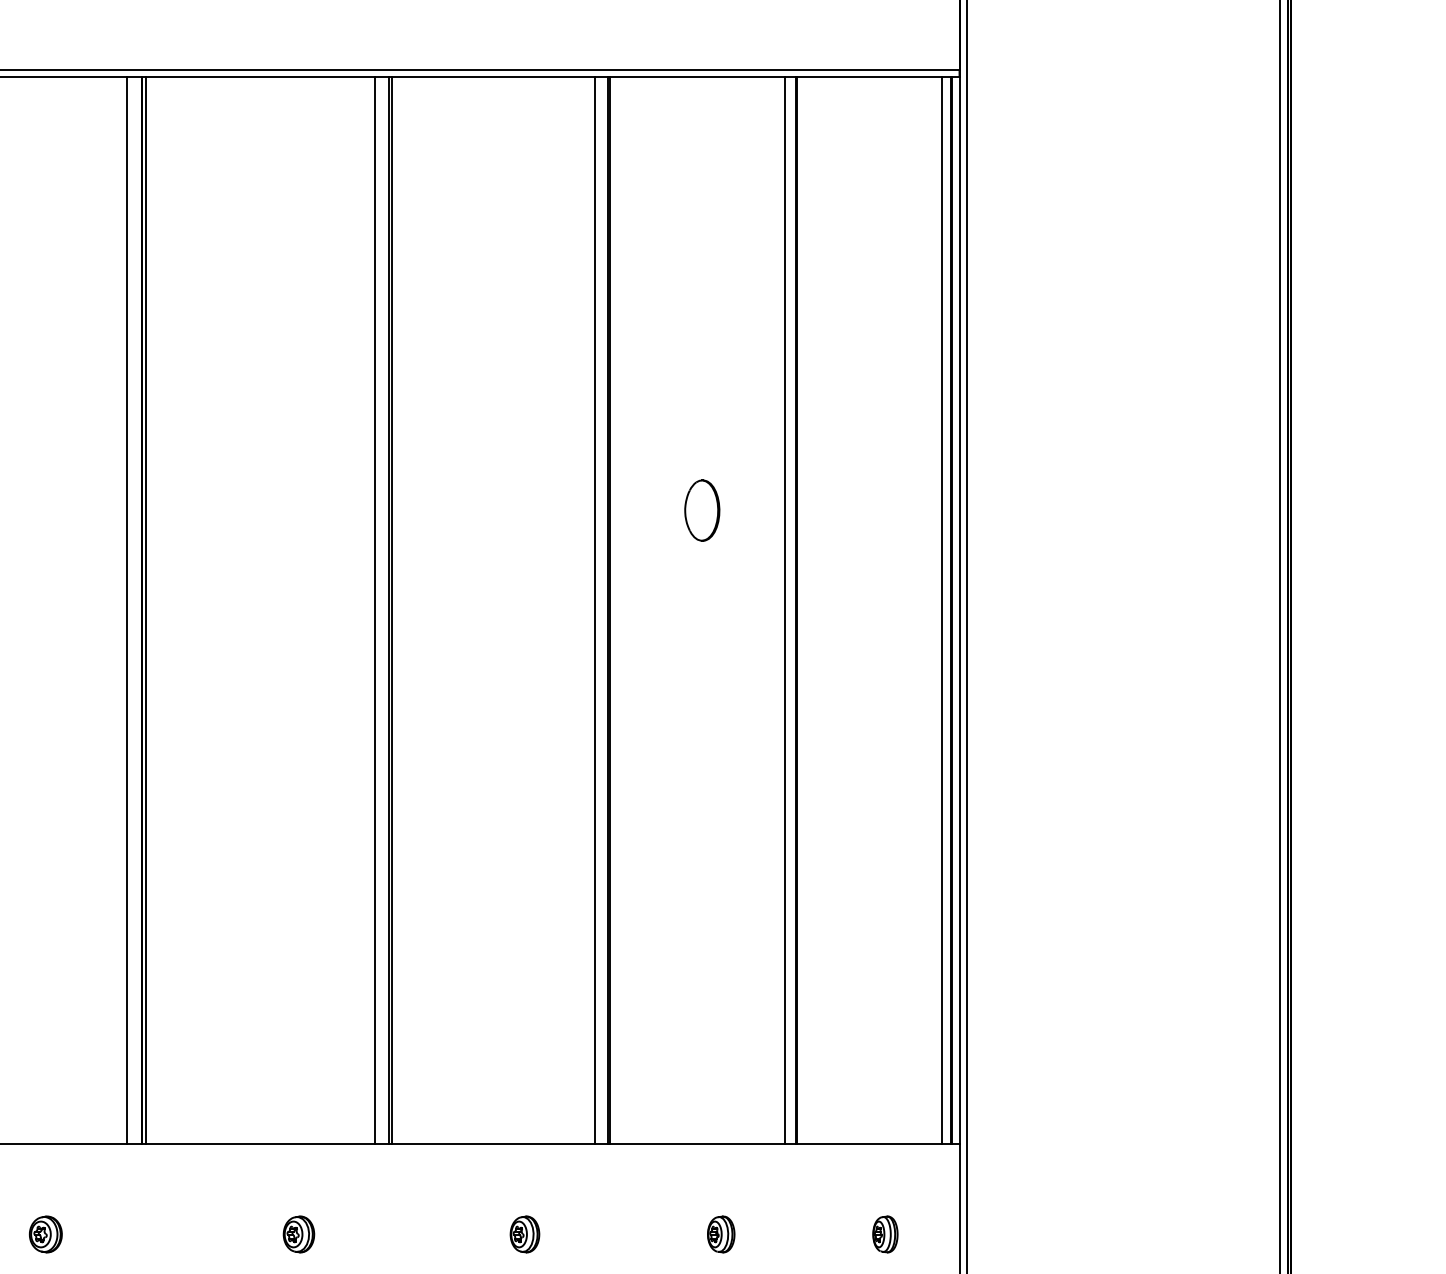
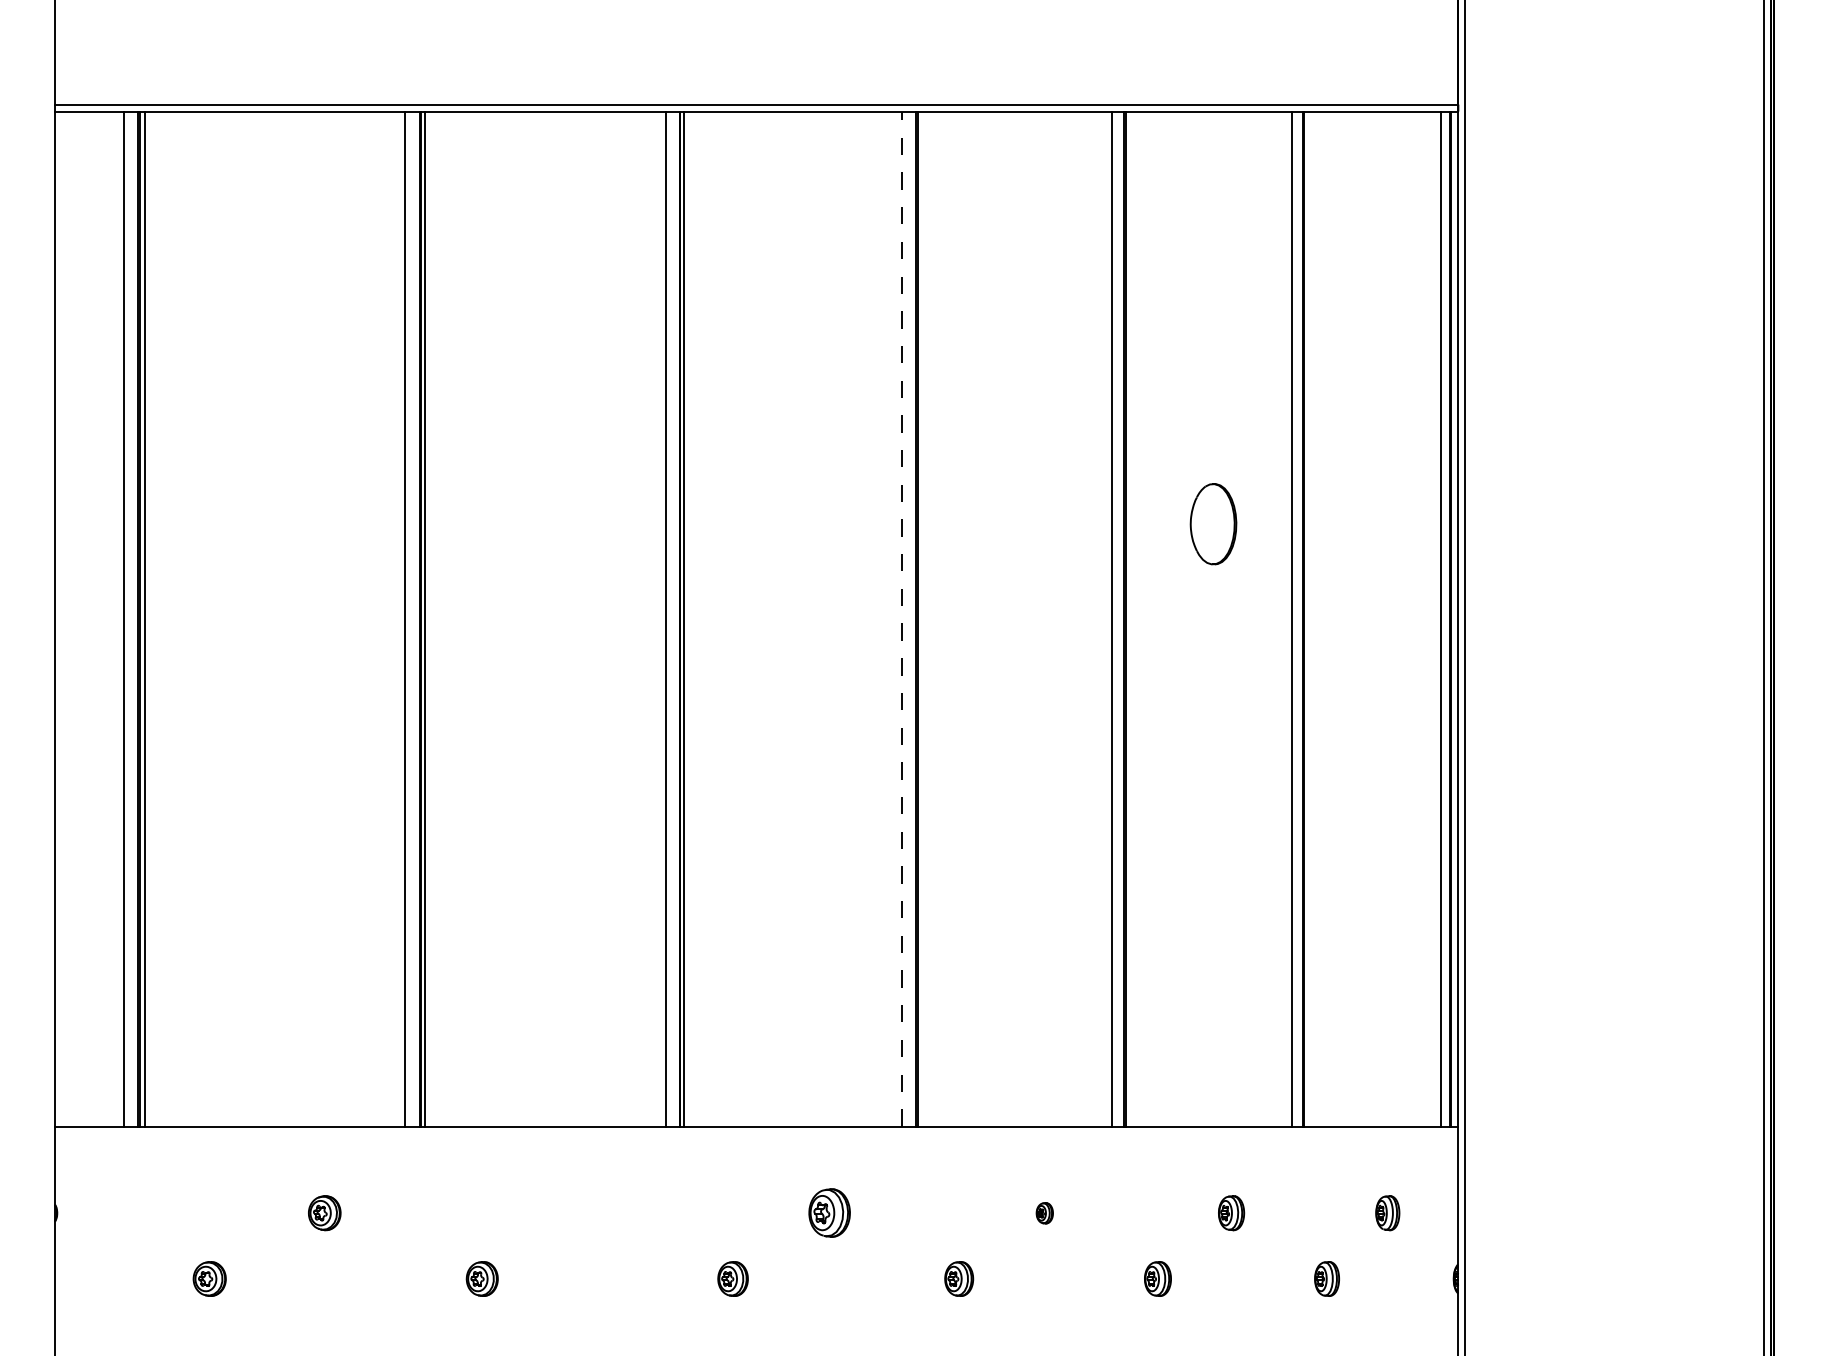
part: (702, 509) -> (1213, 523), size x1.4
line: (374, 610) -> (901, 619), solid -> dashed
part: (45, 1234) -> (588, 1213), removed
part: (298, 1234) -> (829, 1213), size x1.4
part: (524, 1234) -> (1044, 1213), size x0.6

